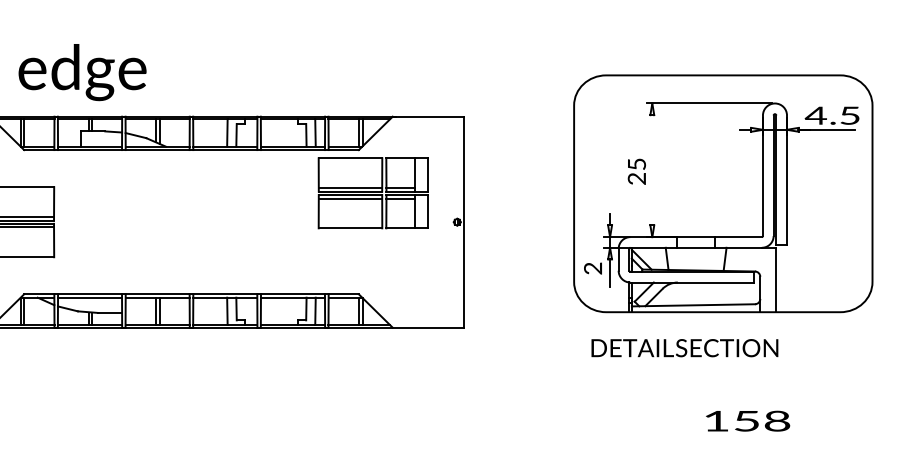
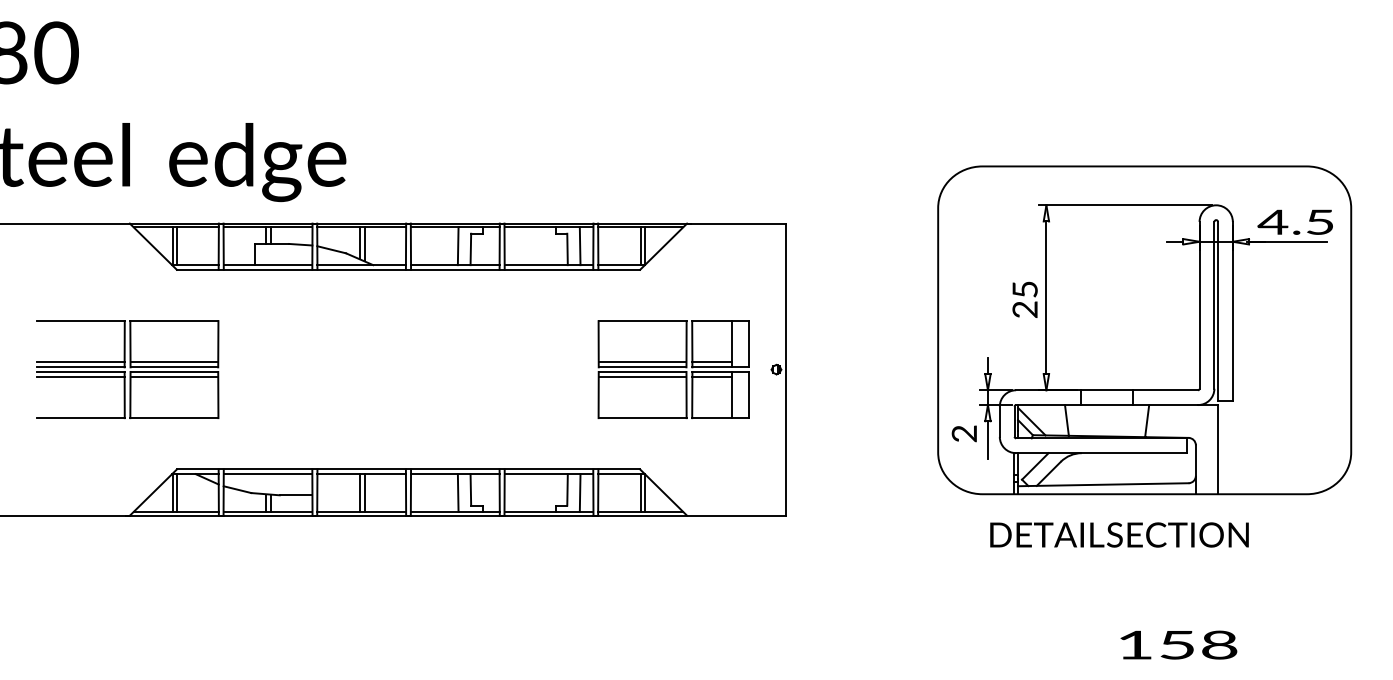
line: (652, 170) -> (1046, 297), added
part: (372, 193) -> (673, 369), moved
text: (684, 347) -> (1119, 534), moved

